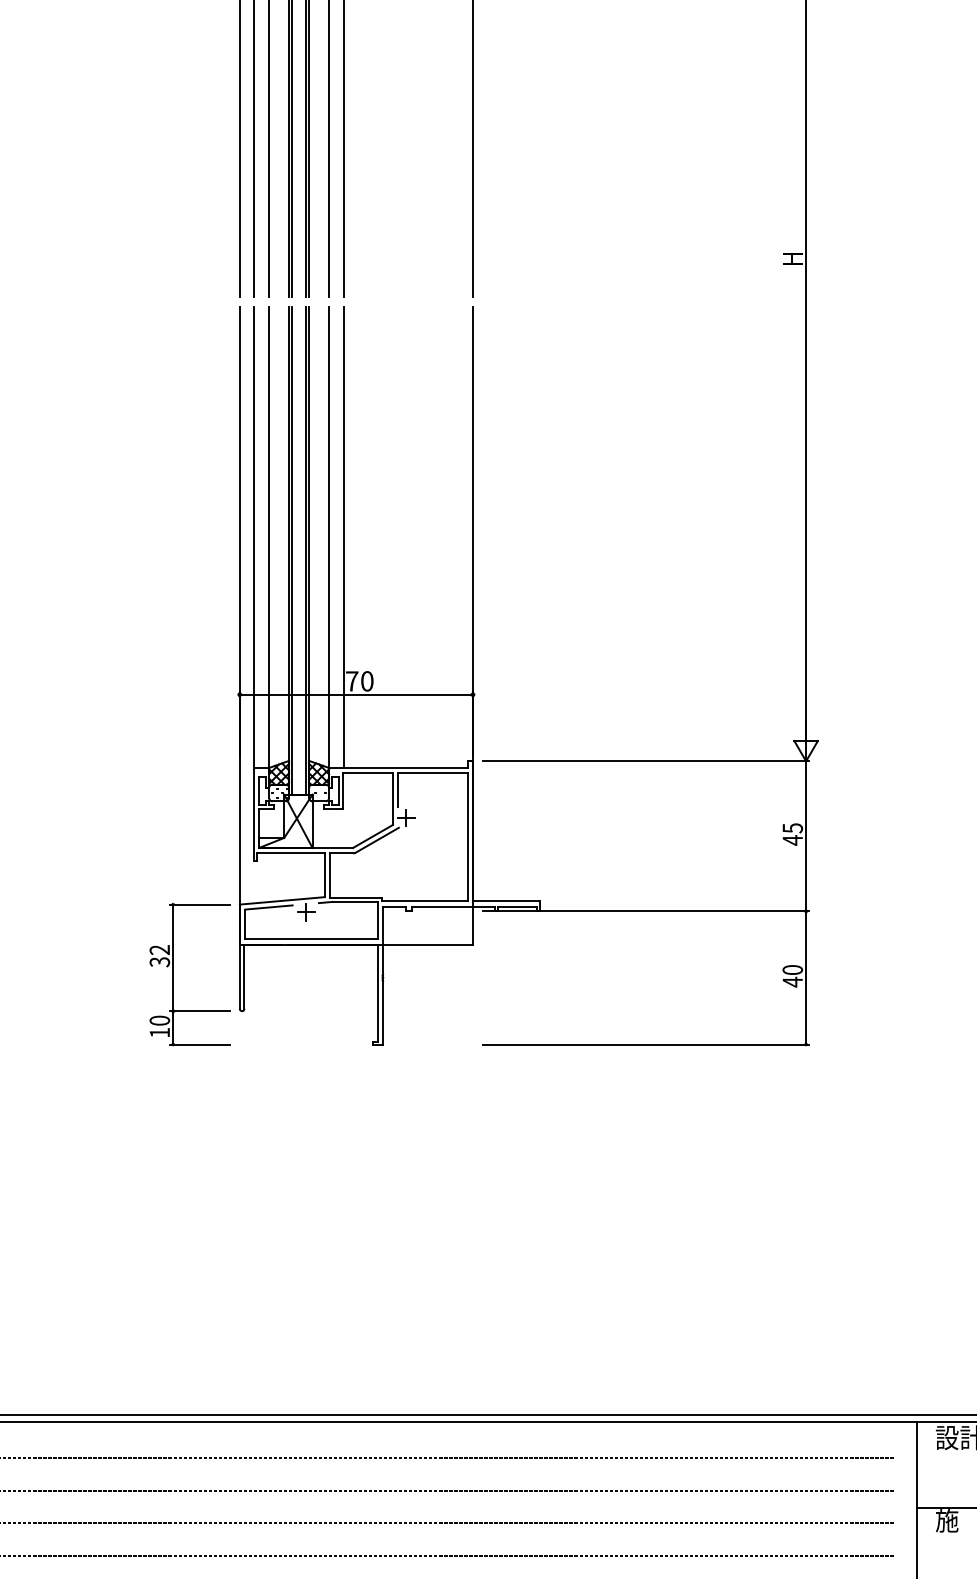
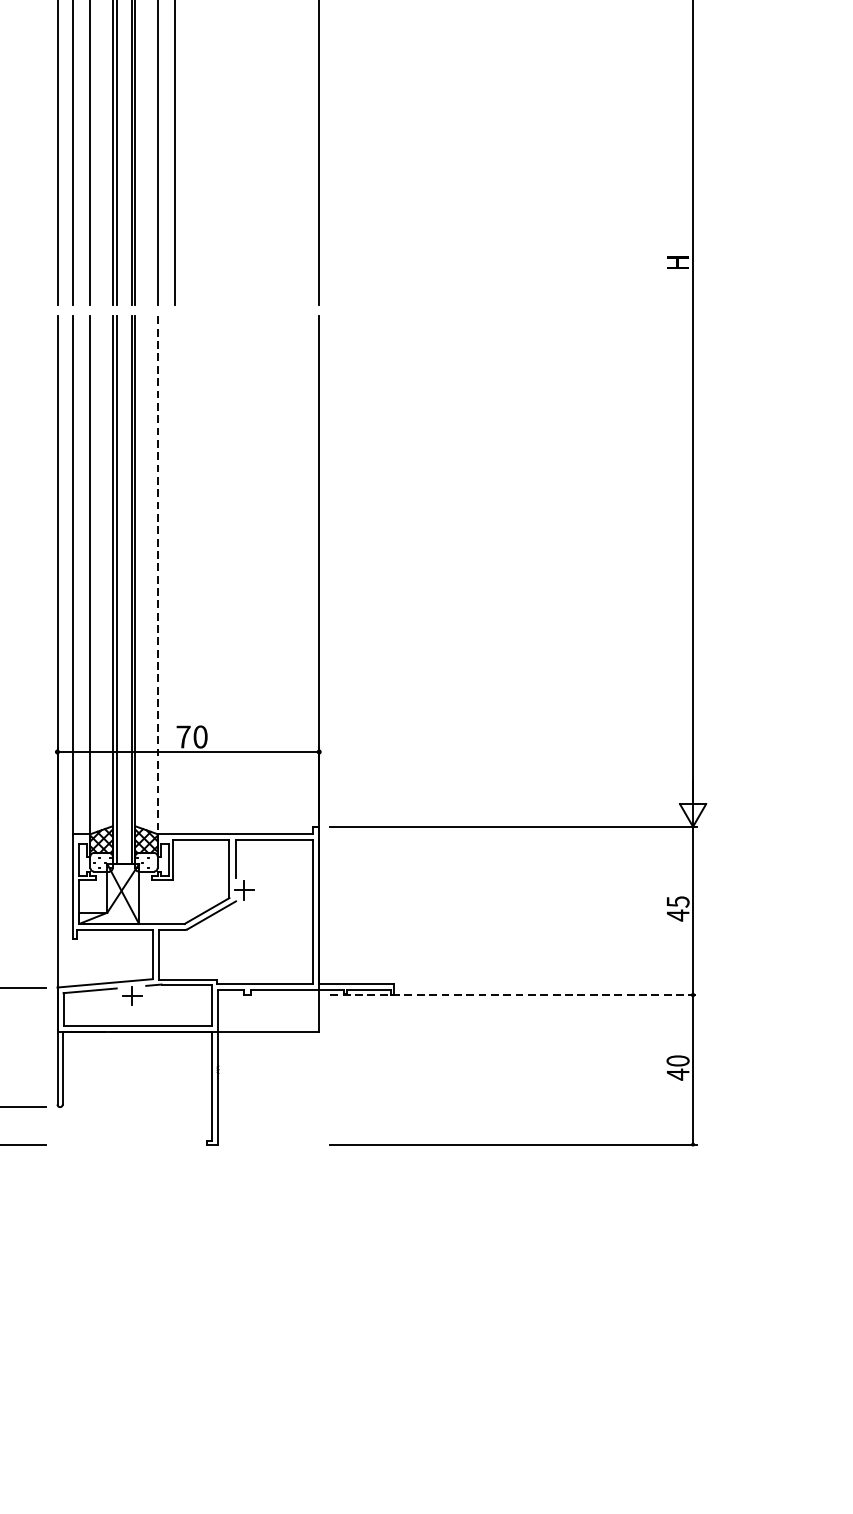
line: (344, 537) -> (174, 575), removed
line: (329, 538) -> (158, 576), solid -> dashed
line: (646, 911) -> (513, 995), solid -> dashed

